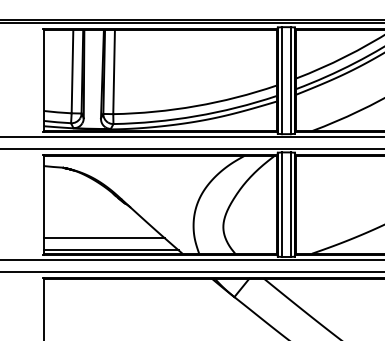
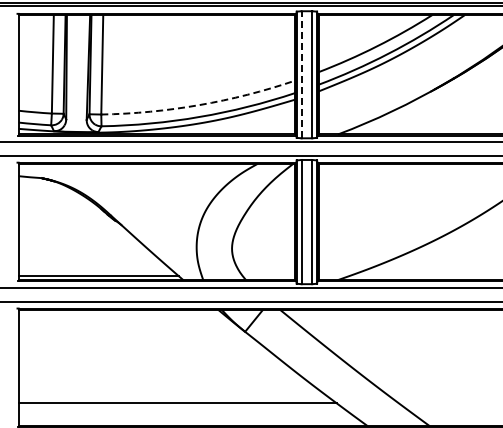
line: (281, 80) -> (301, 74), solid -> dashed
arc: (195, 106) -> (199, 105), solid -> dashed
line: (104, 238) -> (90, 262), removed

